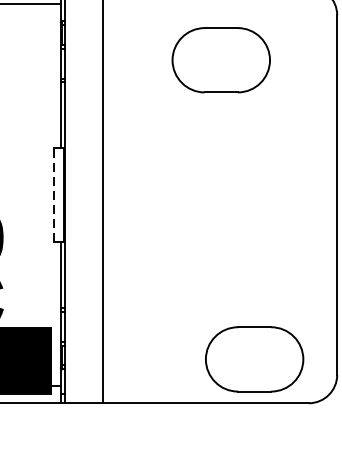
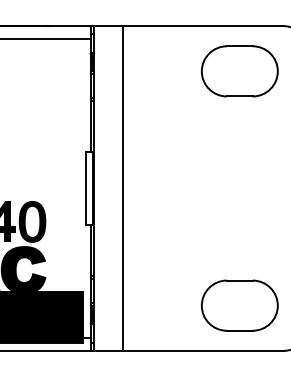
part: (220, 60) -> (239, 71), moved
line: (54, 195) -> (85, 188), dashed -> solid
part: (254, 359) -> (239, 305), moved

